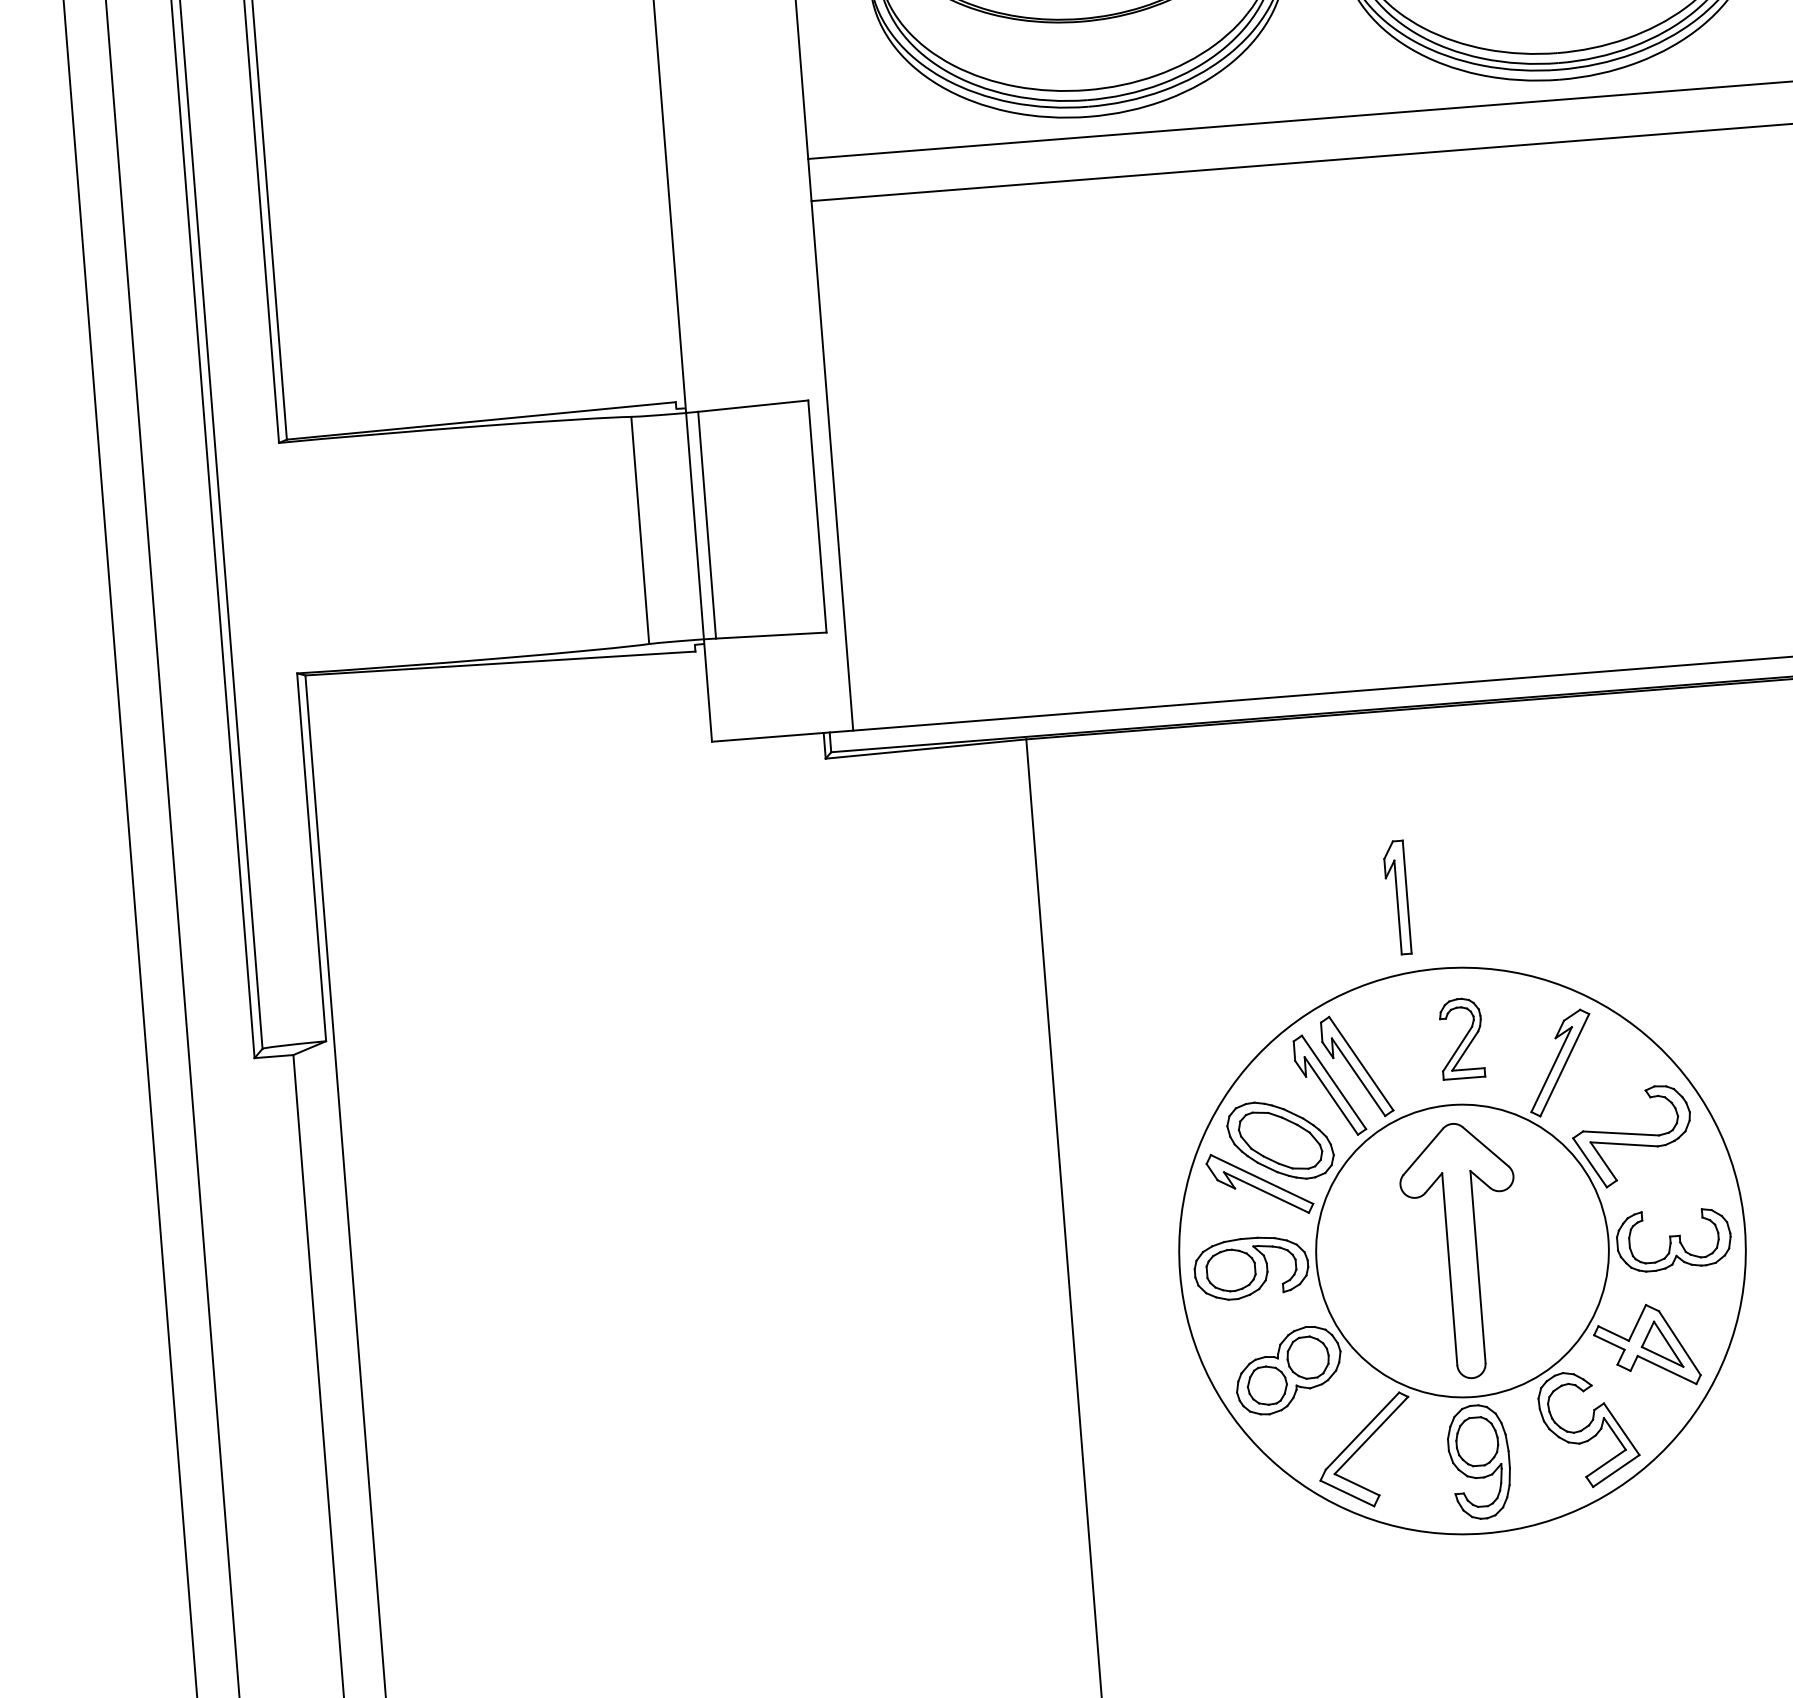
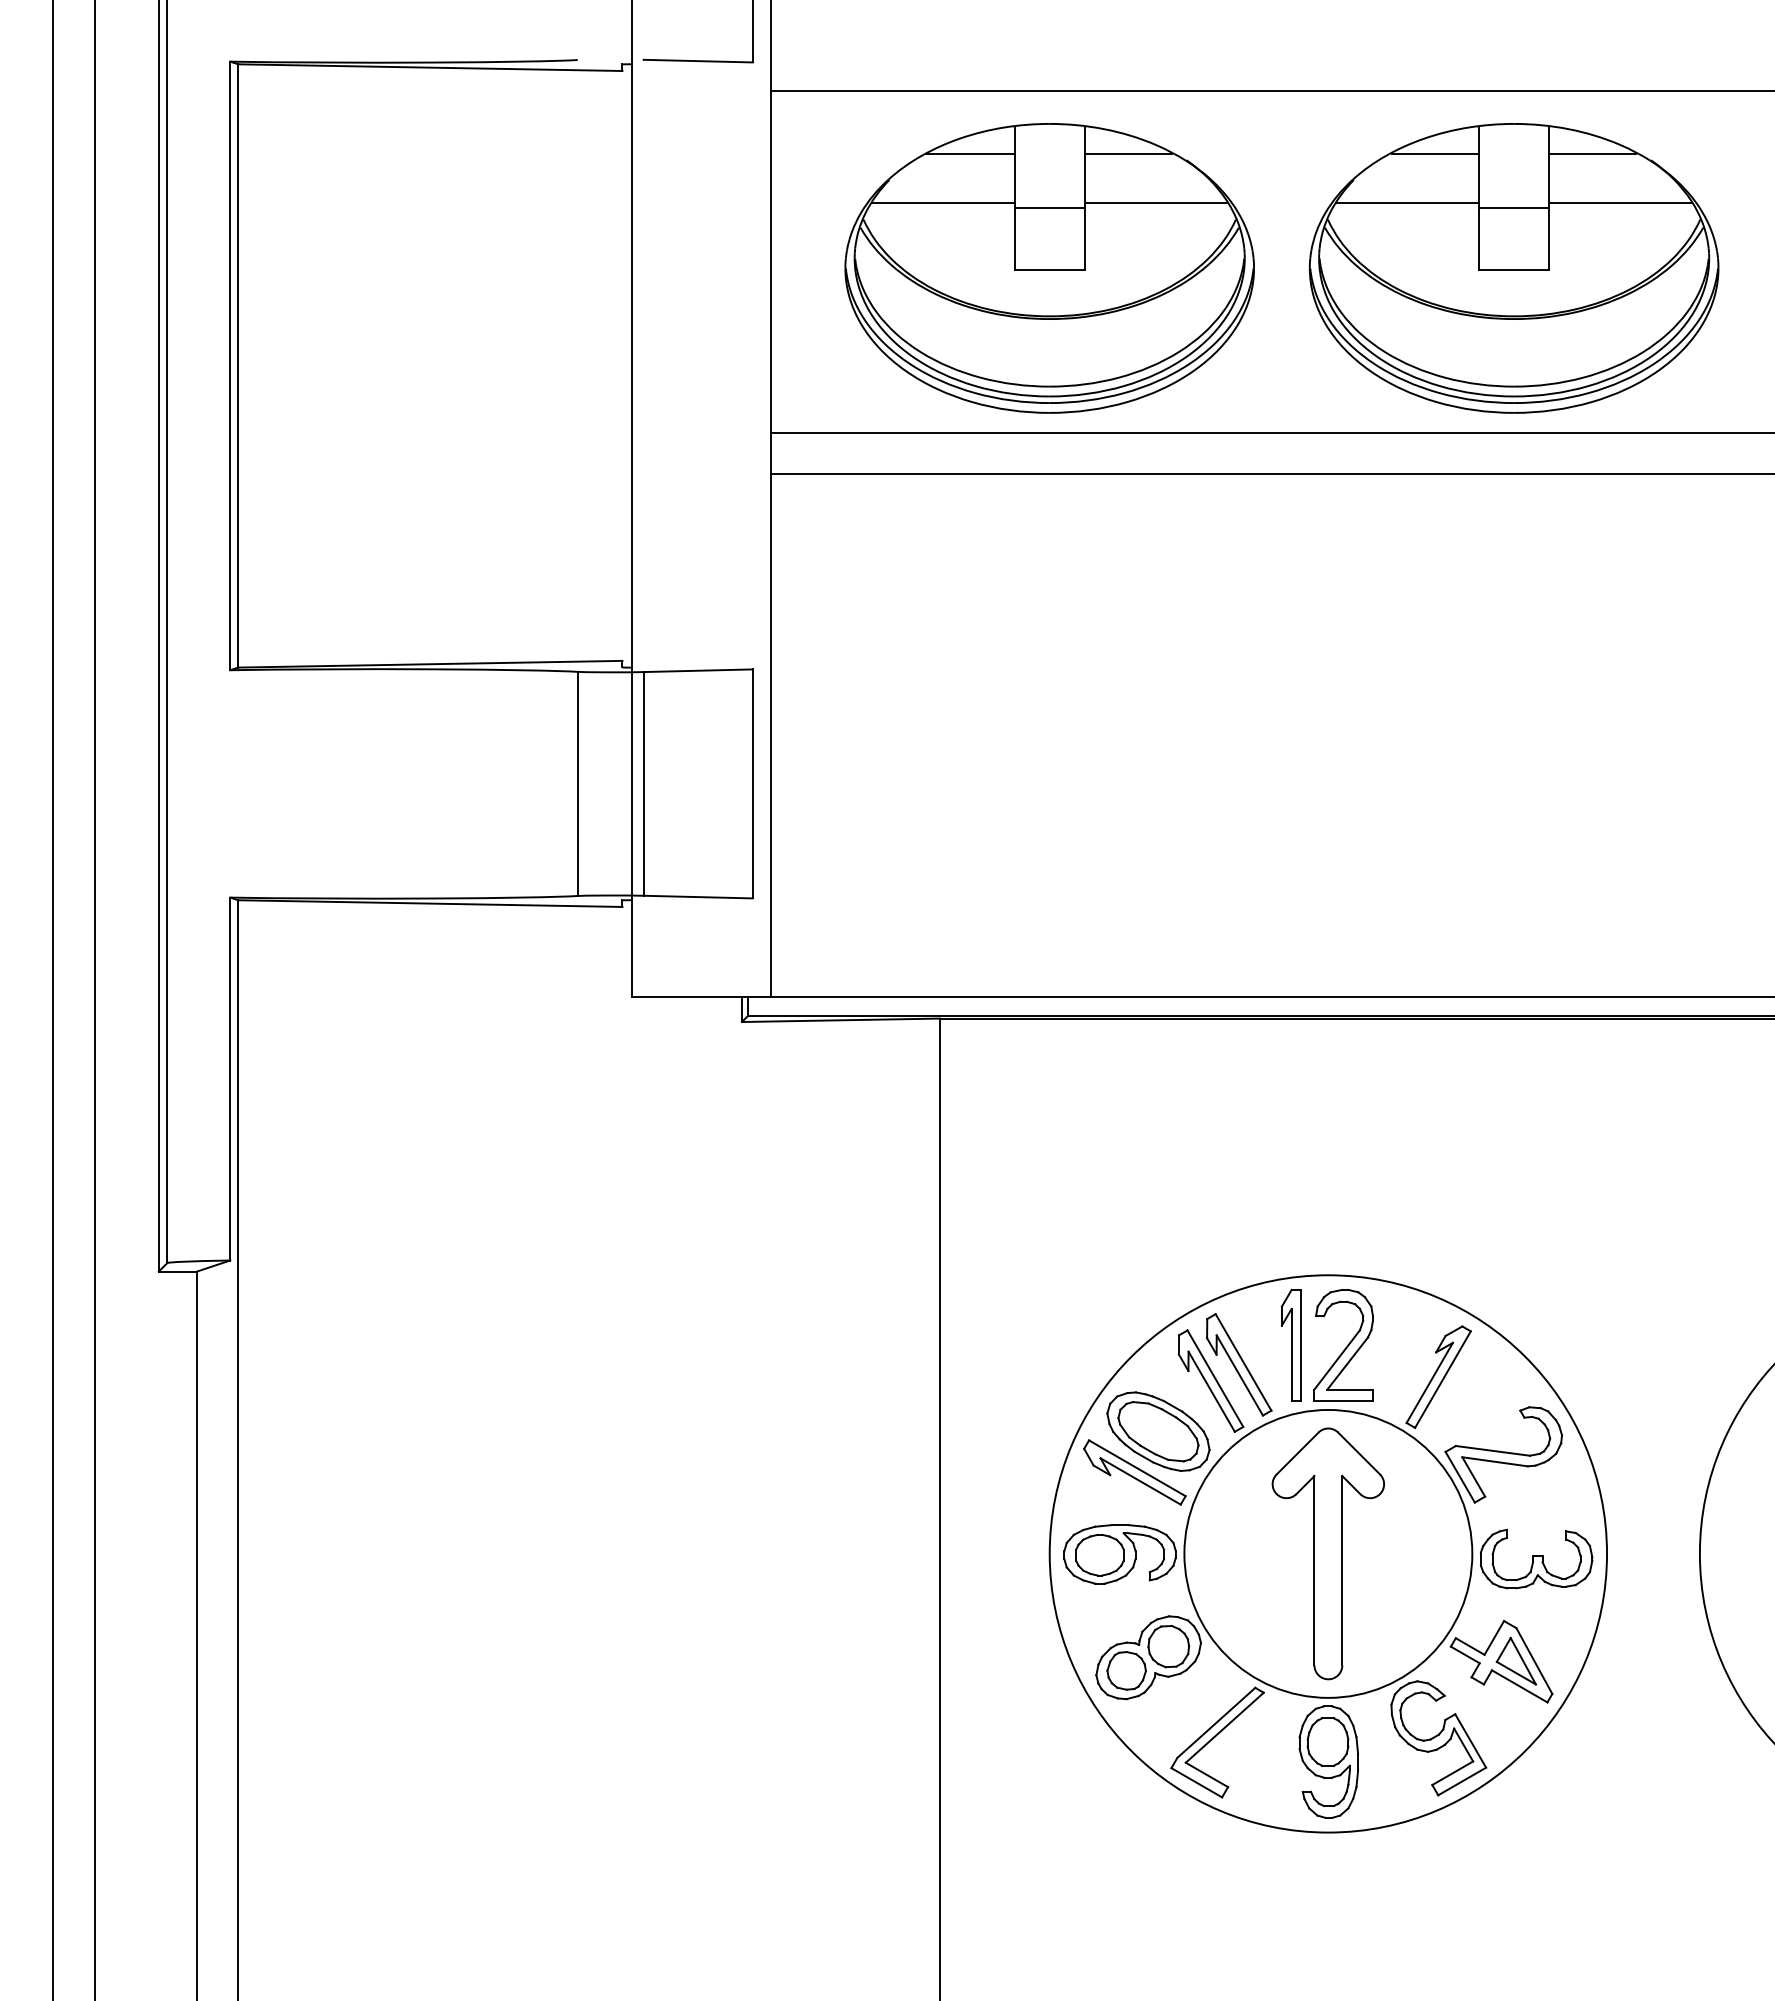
part: (1396, 896) -> (1290, 1344), moved
part: (1461, 1038) -> (1343, 1345), size x1.43

